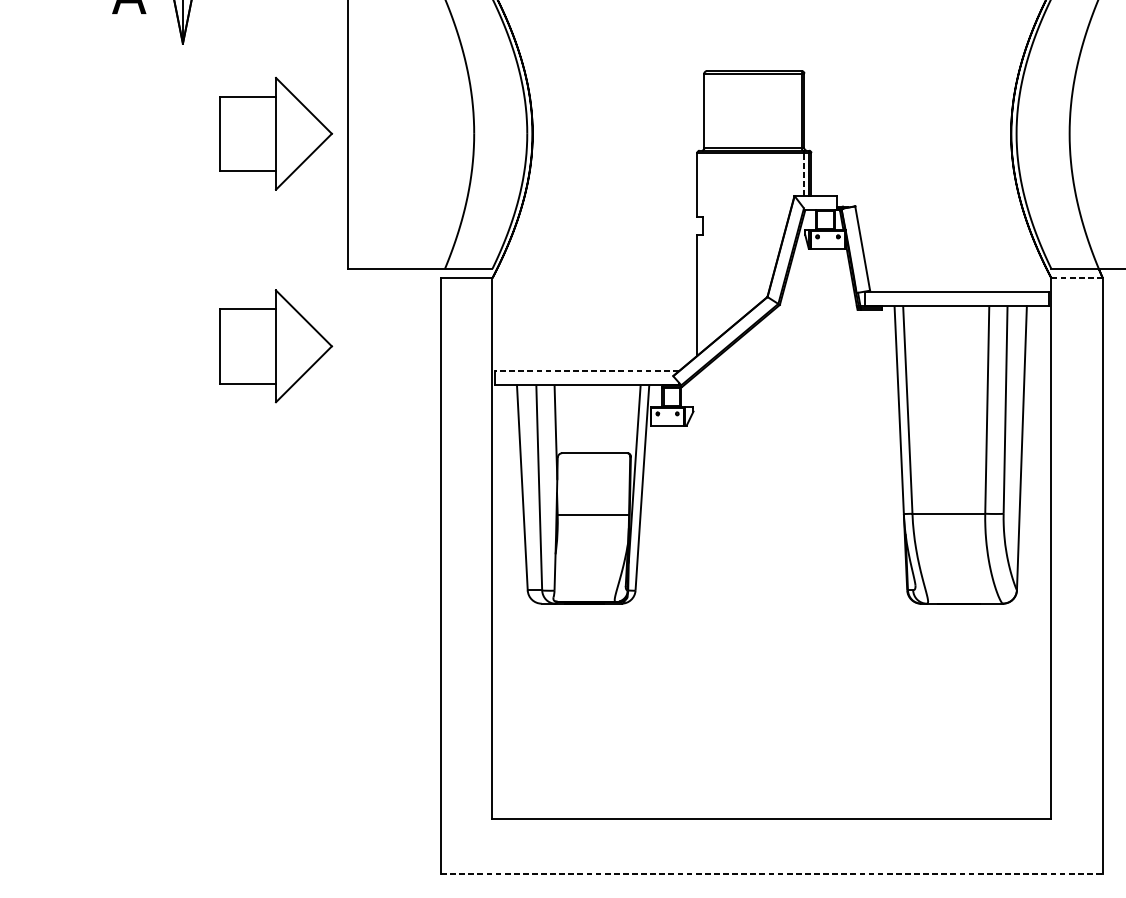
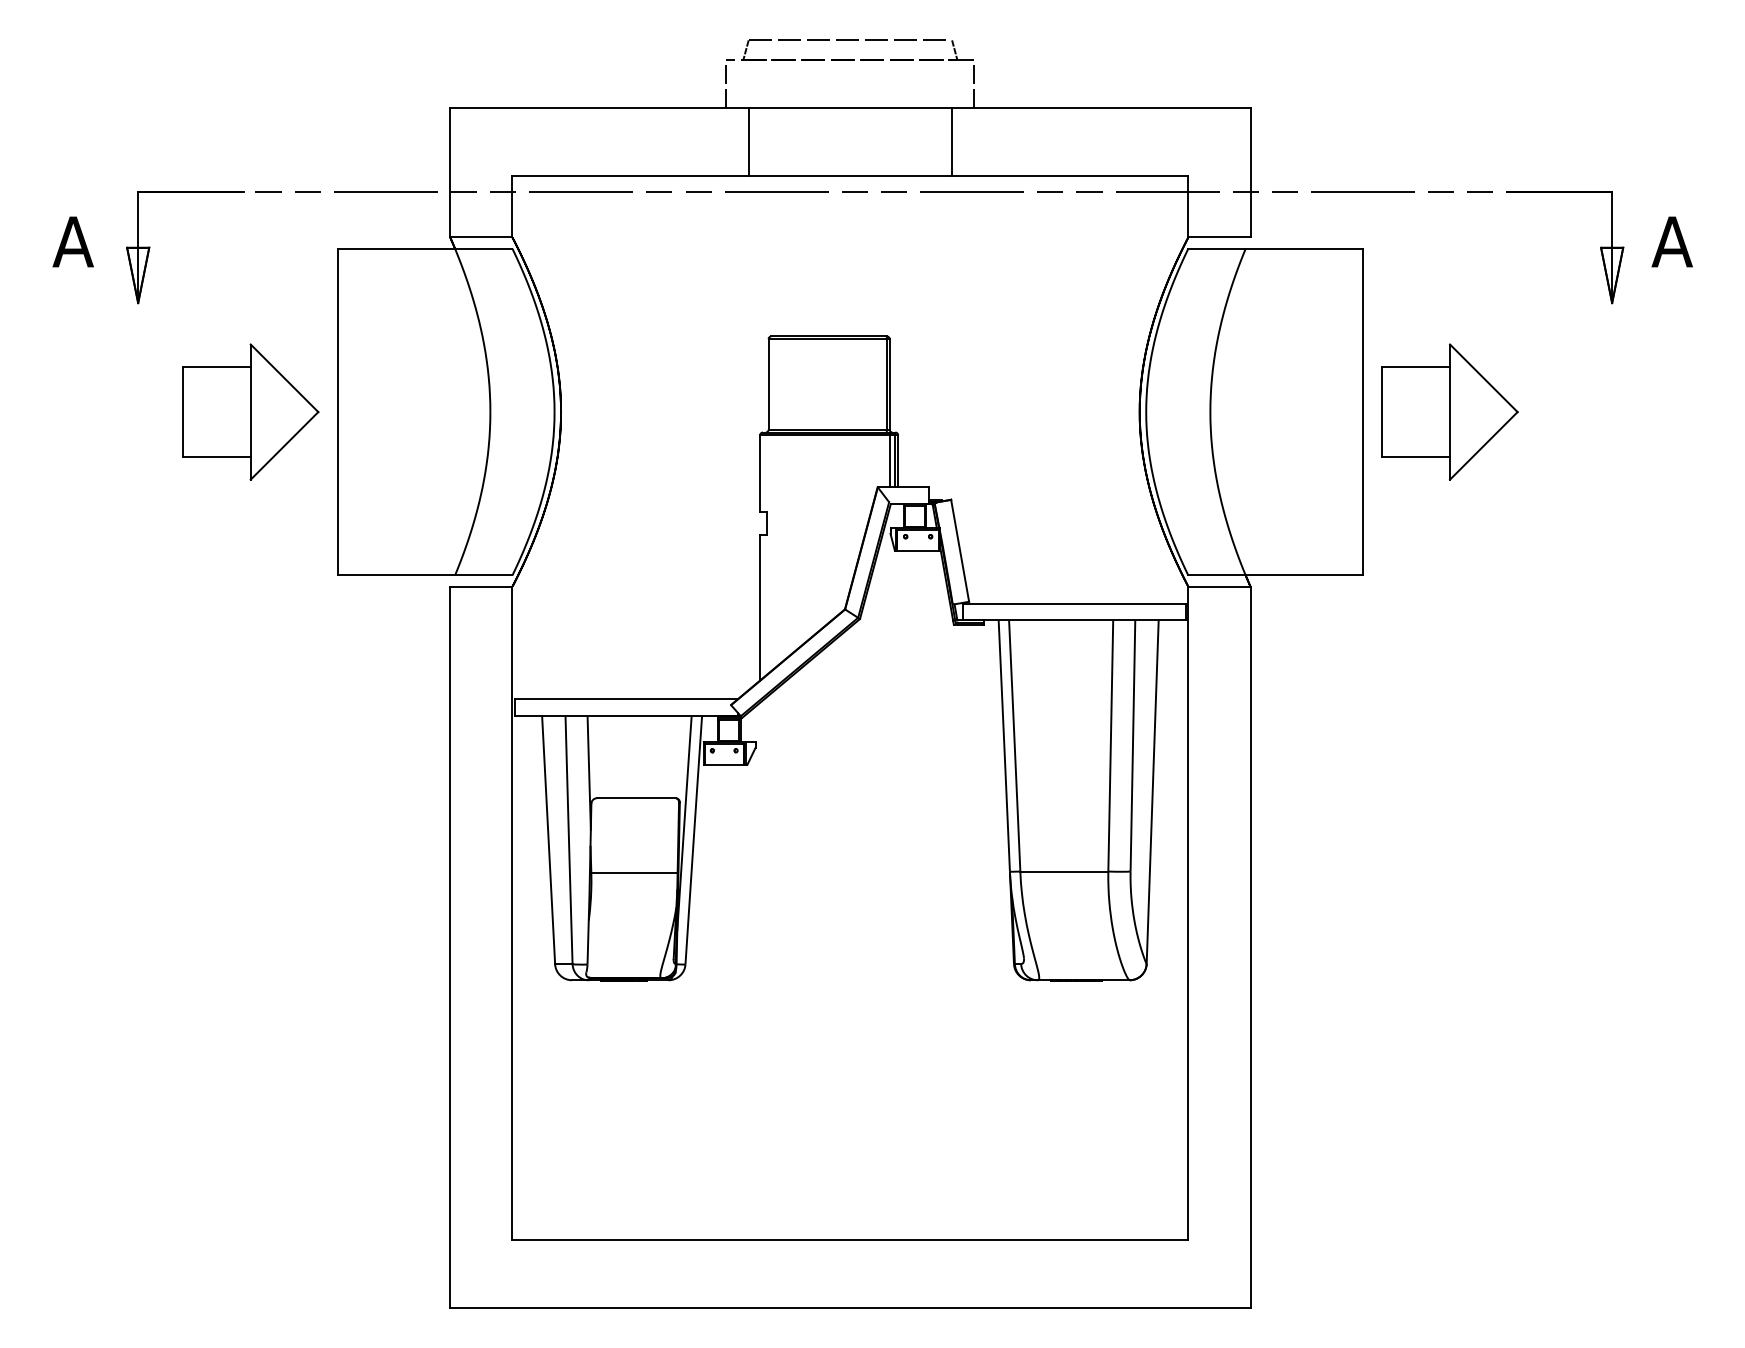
line: (804, 173) -> (889, 460), dashed -> solid
line: (1076, 278) -> (1218, 586), dashed -> solid
part: (275, 345) -> (250, 668), removed
line: (586, 371) -> (626, 699), dashed -> solid
line: (772, 874) -> (850, 1307), dashed -> solid

